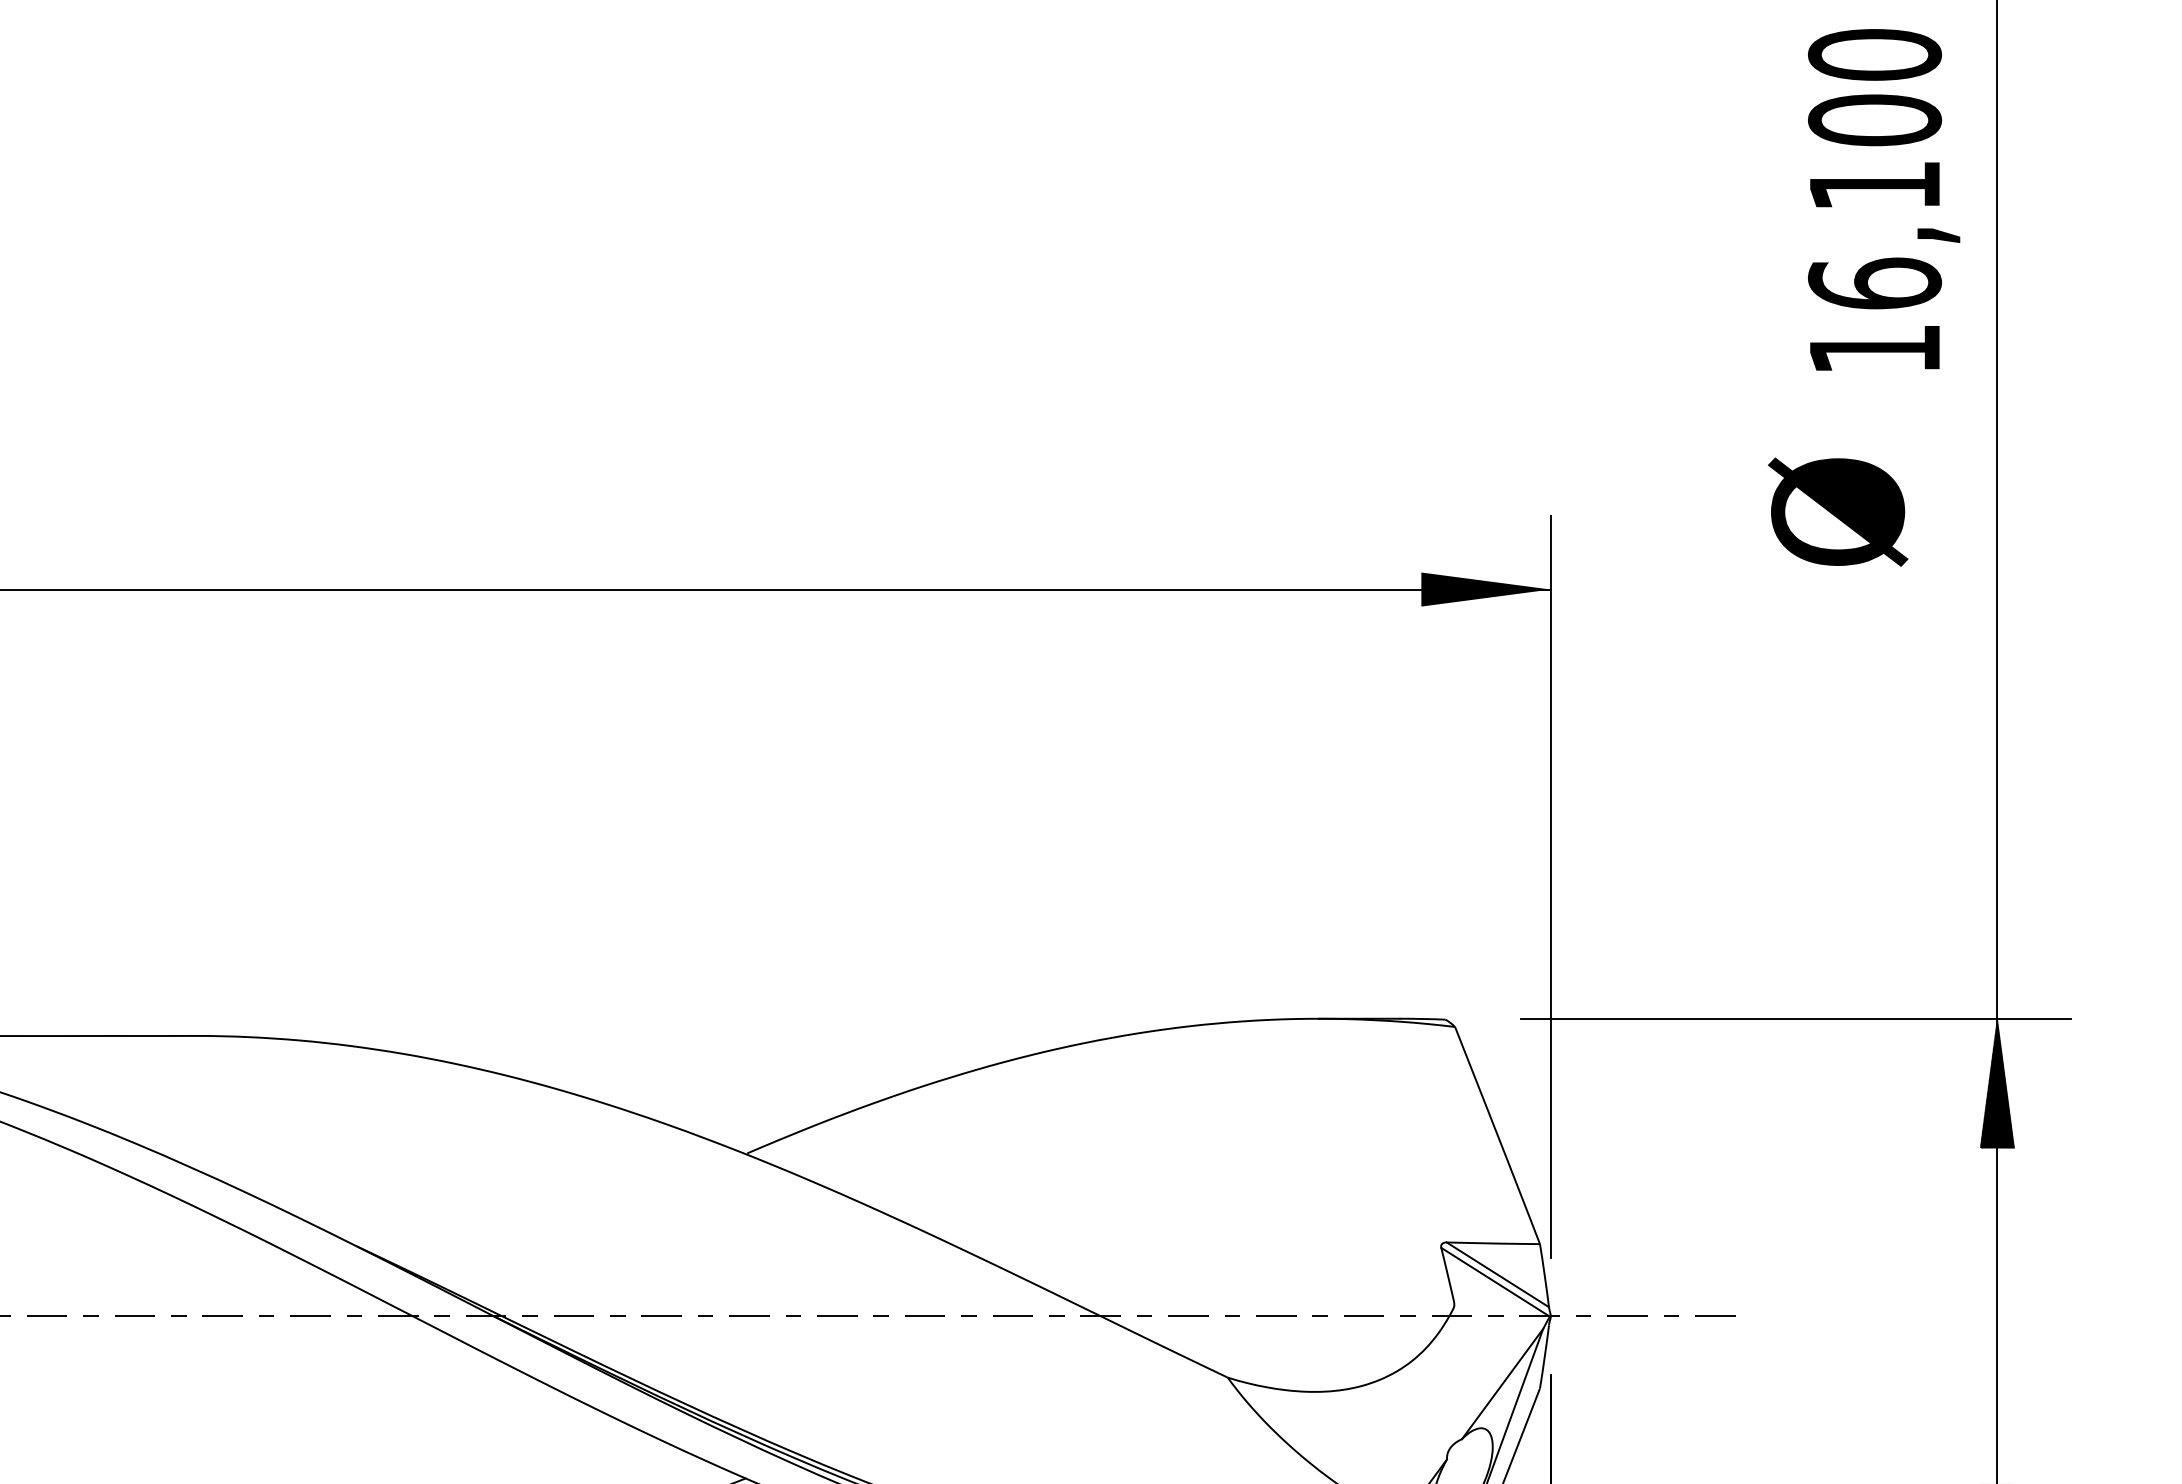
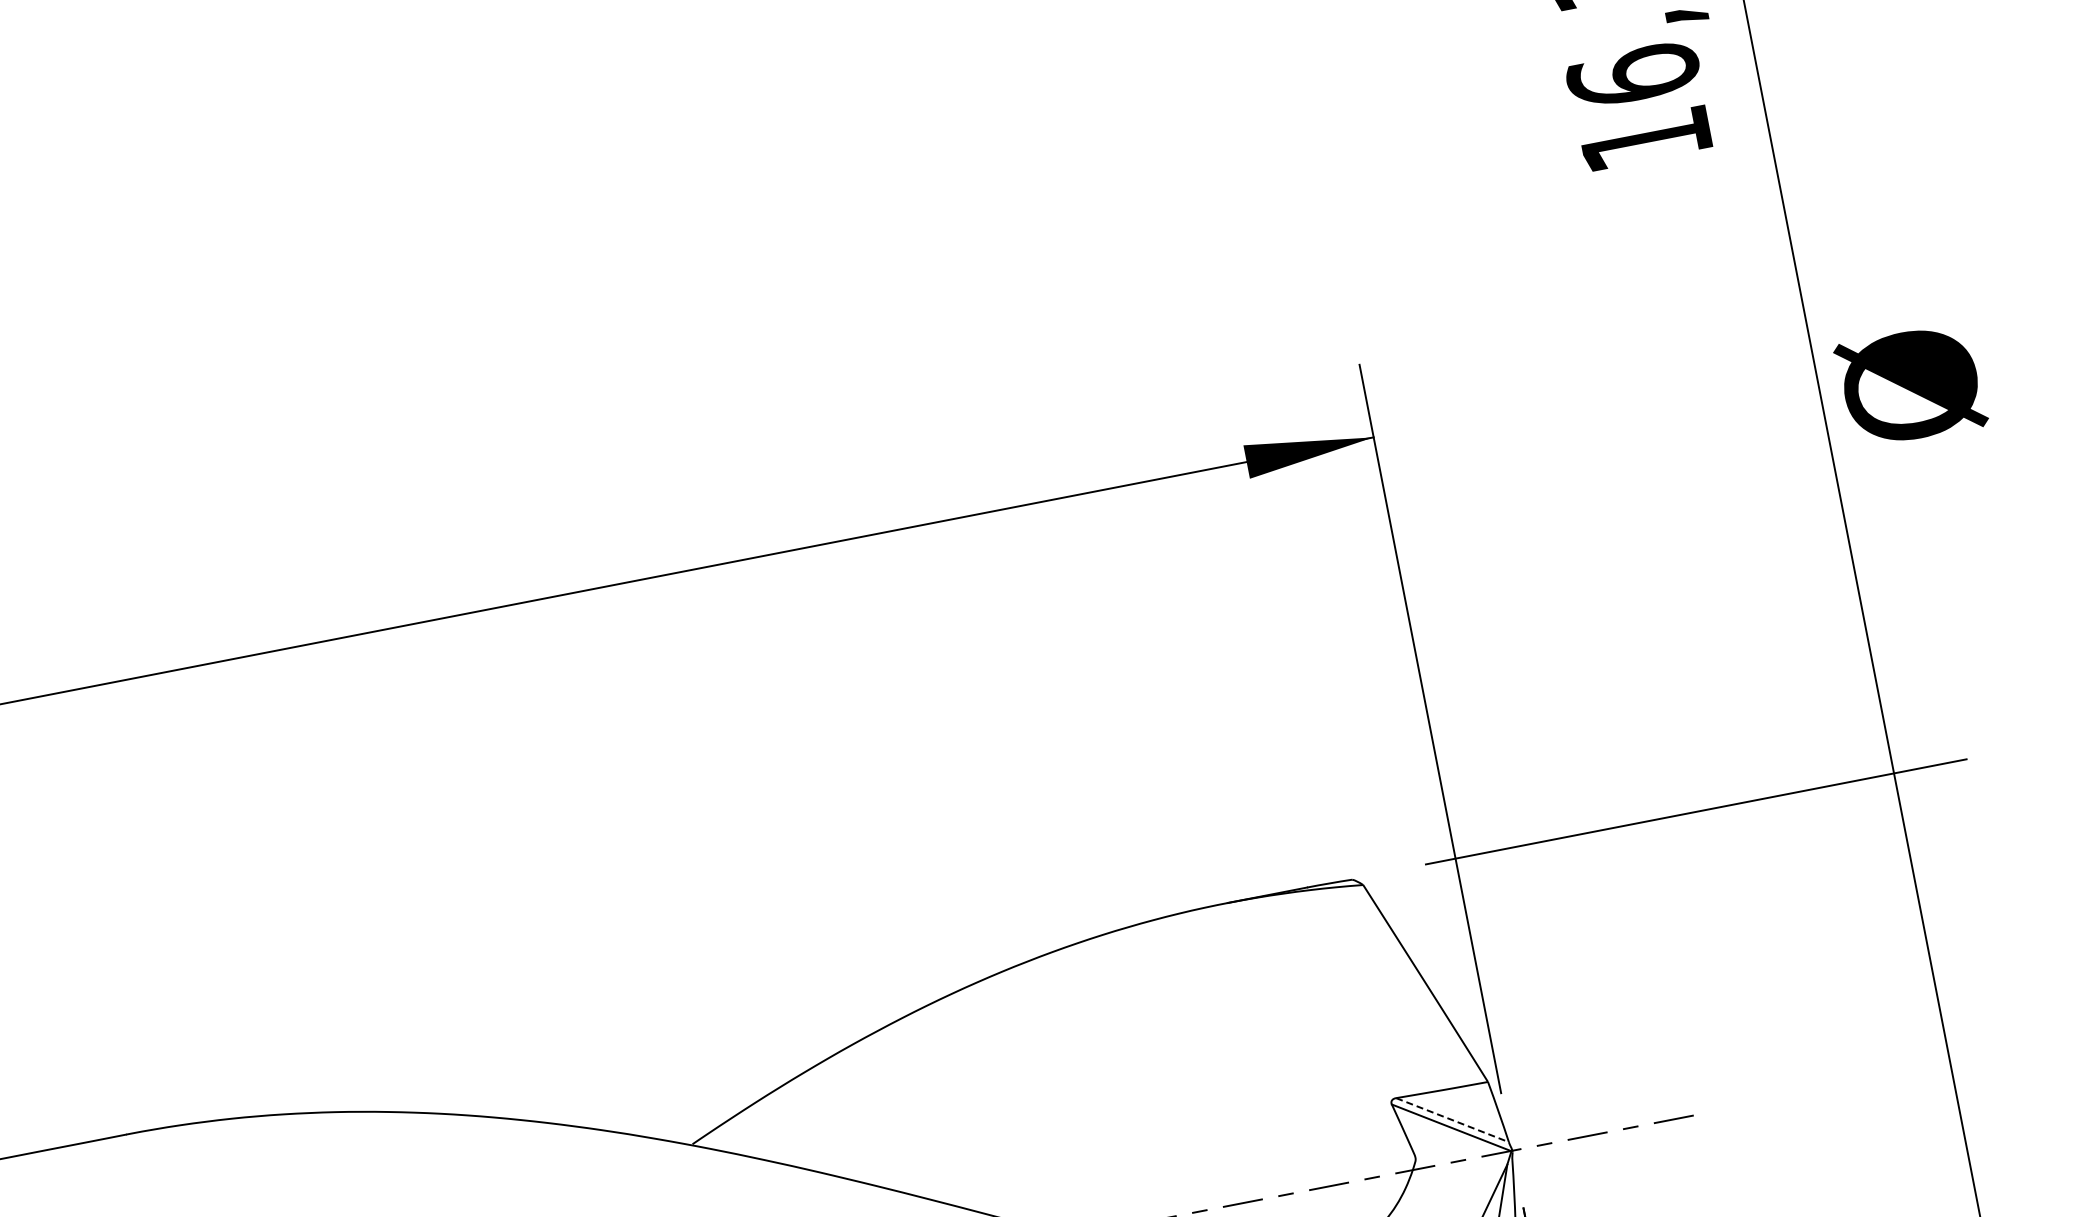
text: (1837, 511) -> (1910, 384), moved
hatch: (1997, 1083) -> (1906, 837), removed
line: (1497, 1274) -> (1452, 1119), solid -> dashed

